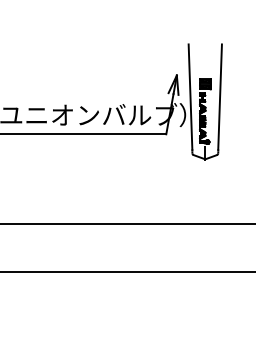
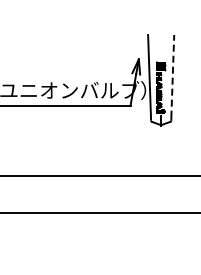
line: (219, 95) -> (172, 75), solid -> dashed

